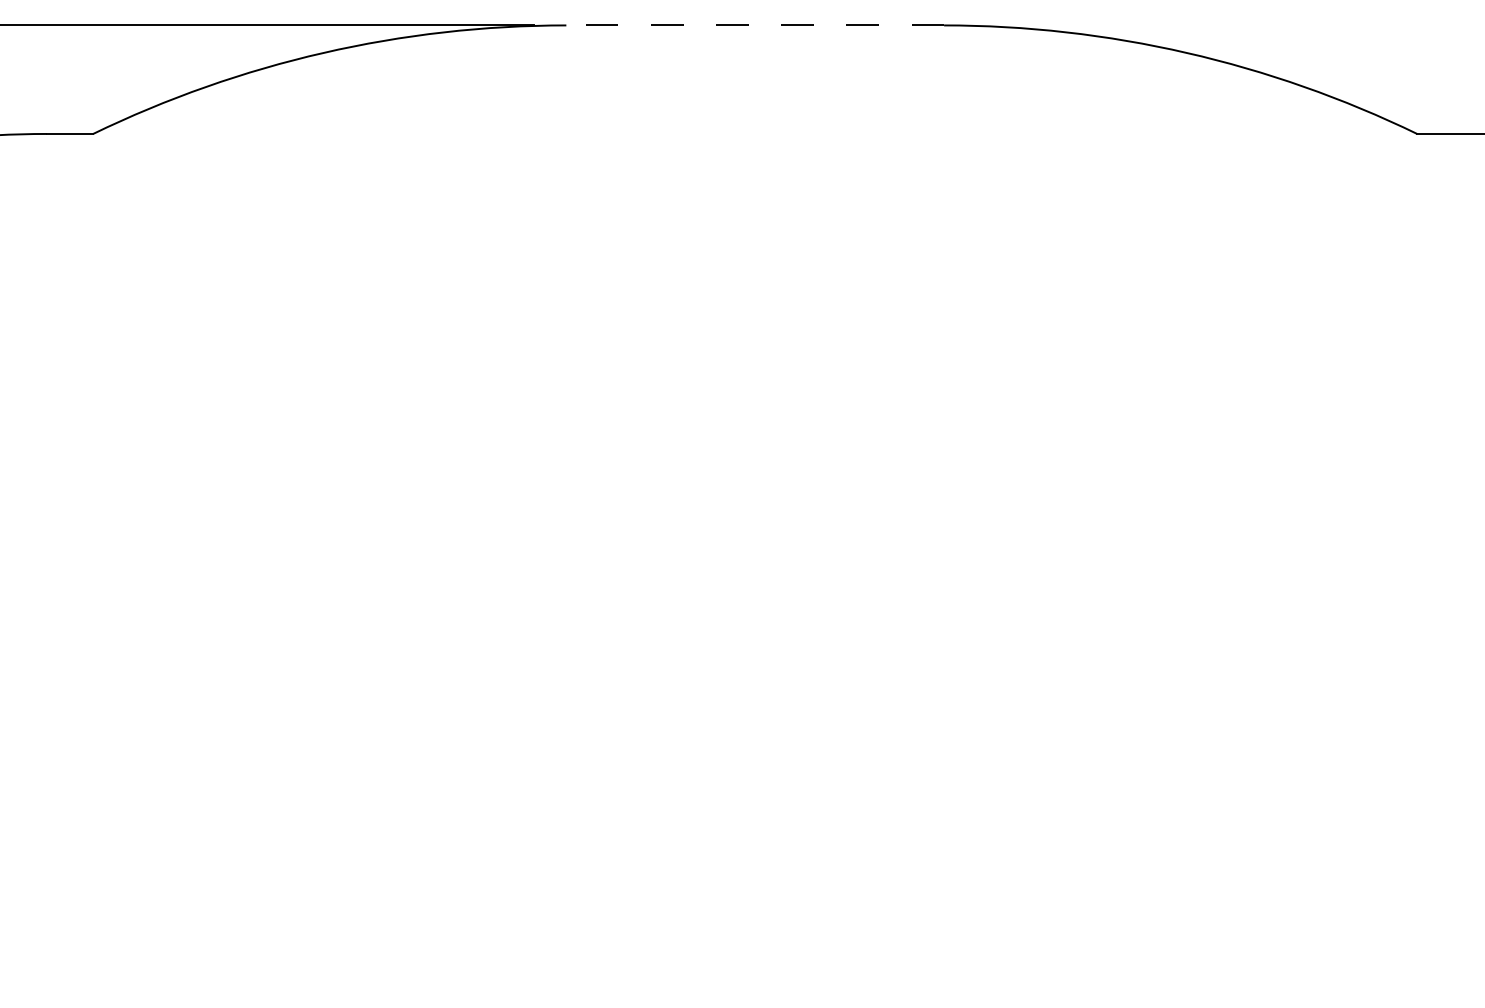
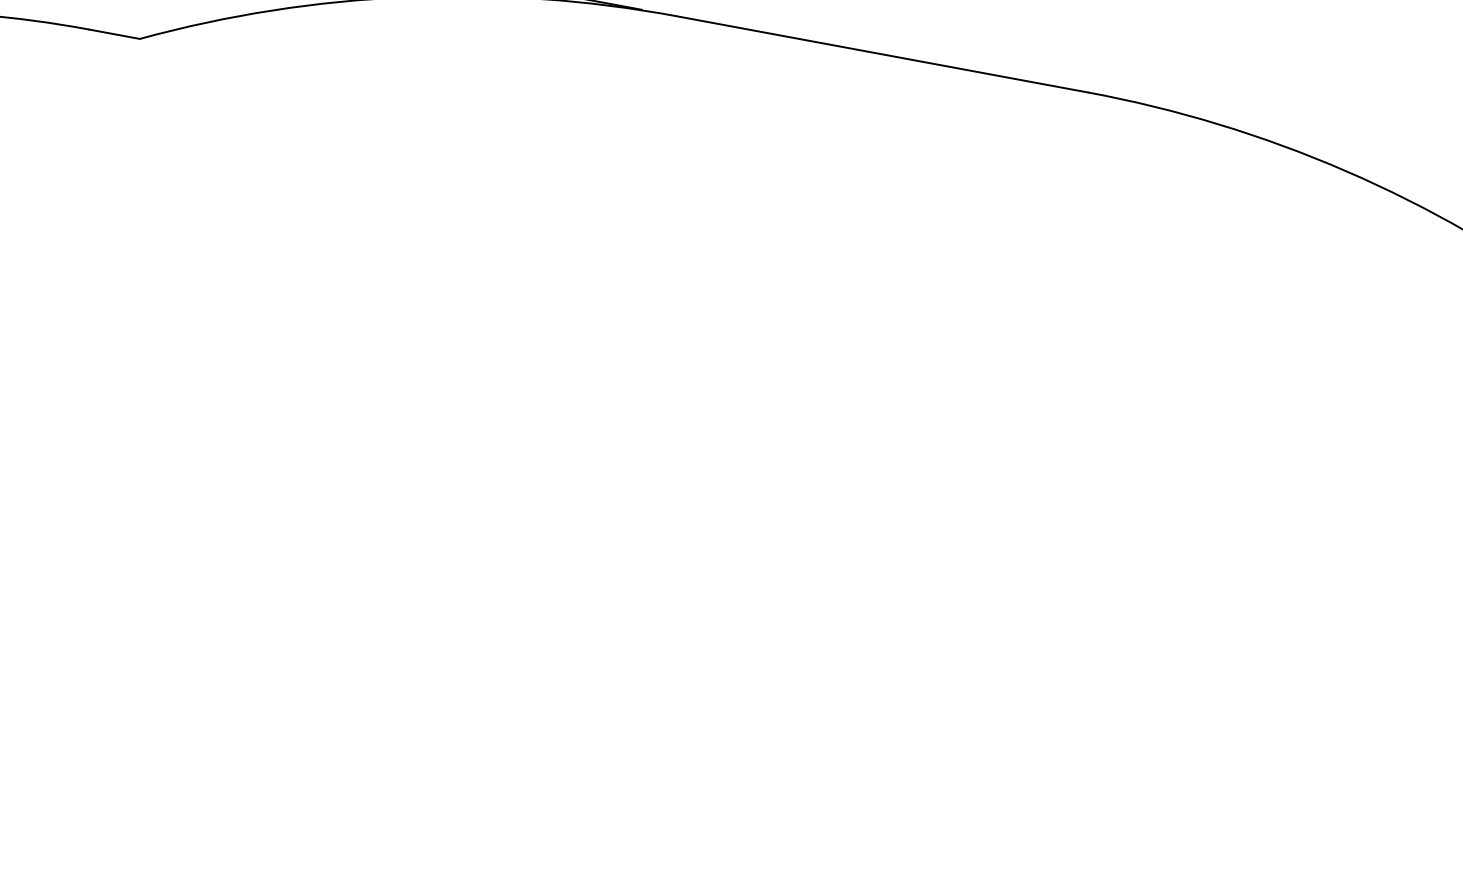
line: (755, 25) -> (882, 54), dashed -> solid

